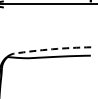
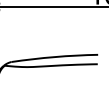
arc: (52, 49) -> (54, 57), dashed -> solid

